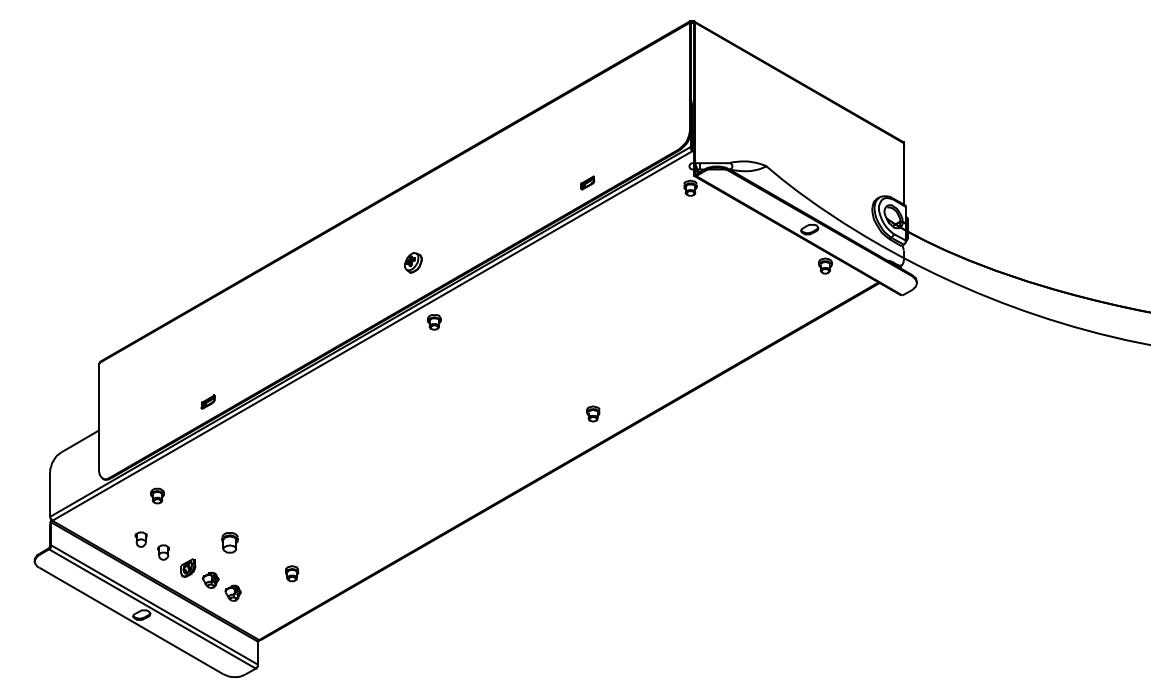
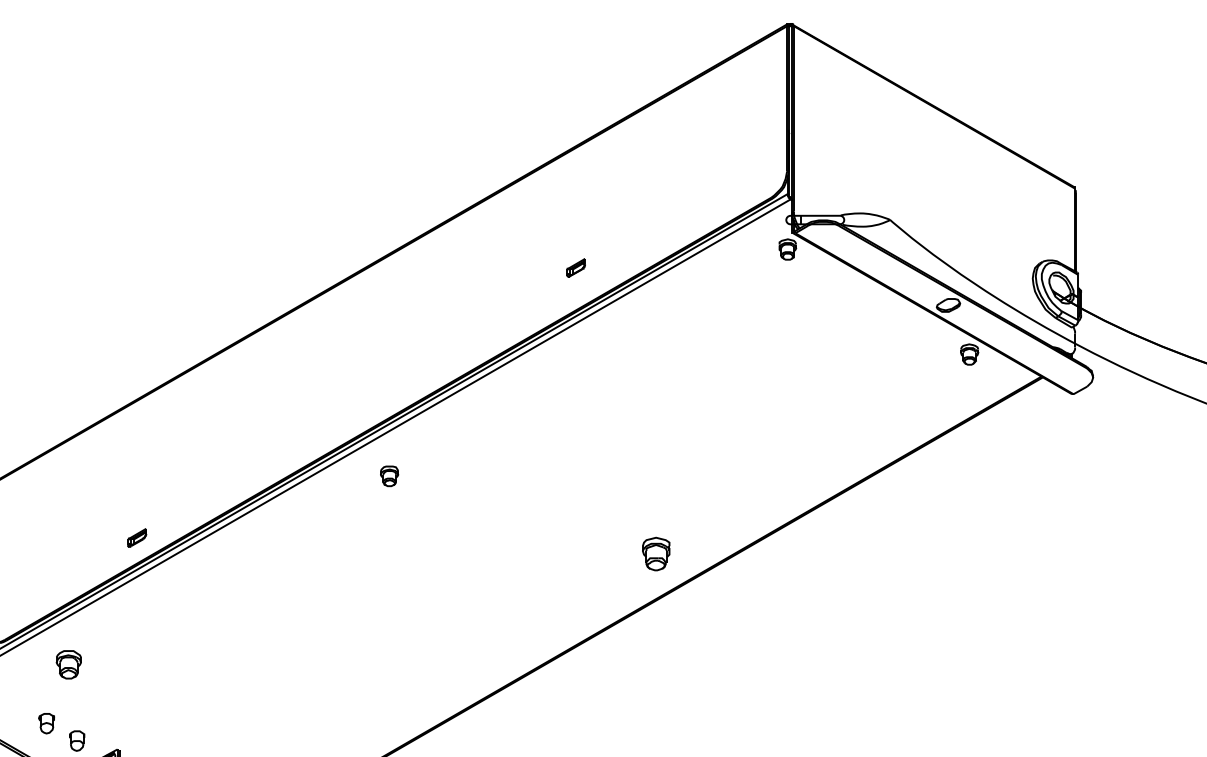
part: (587, 182) -> (575, 267), moved
part: (413, 262) -> (414, 349), removed
part: (434, 322) -> (389, 476), moved
part: (593, 413) -> (656, 553), size x1.6
part: (157, 495) -> (68, 663), size x1.4
part: (229, 542) -> (165, 727), removed

